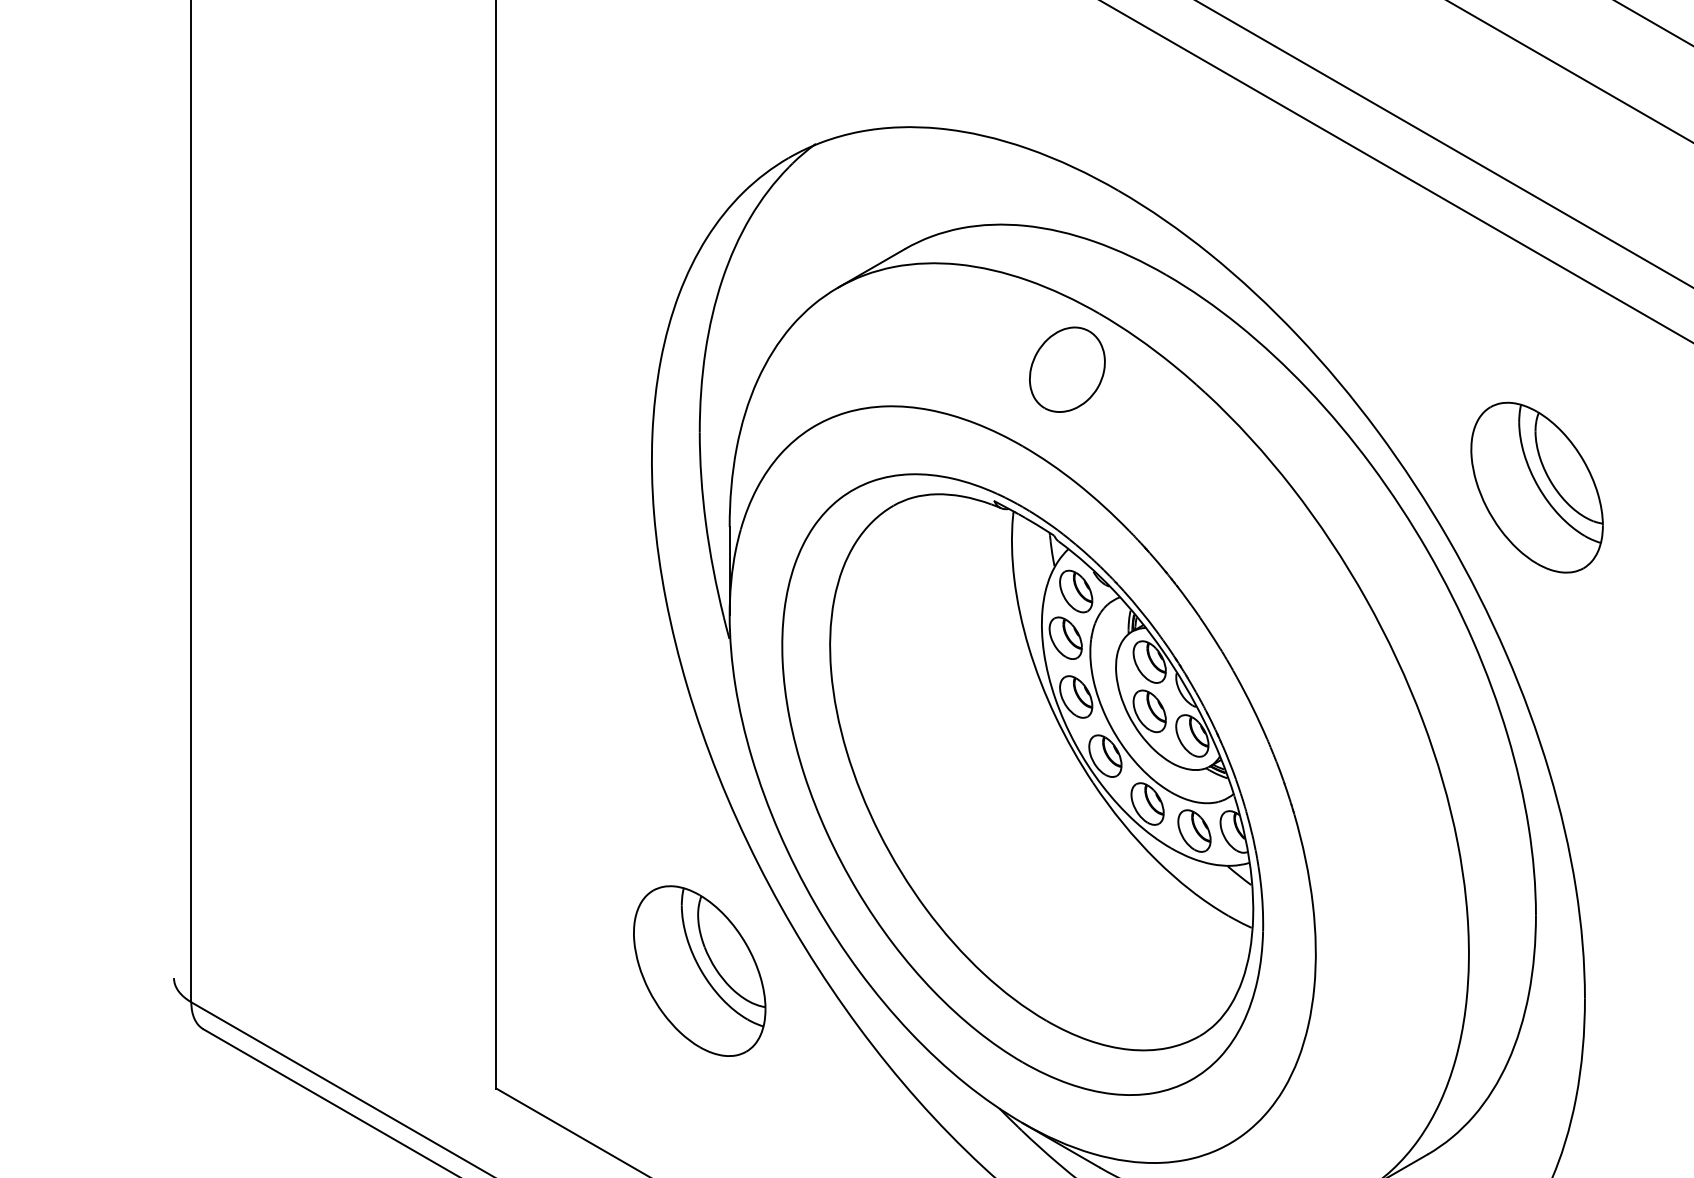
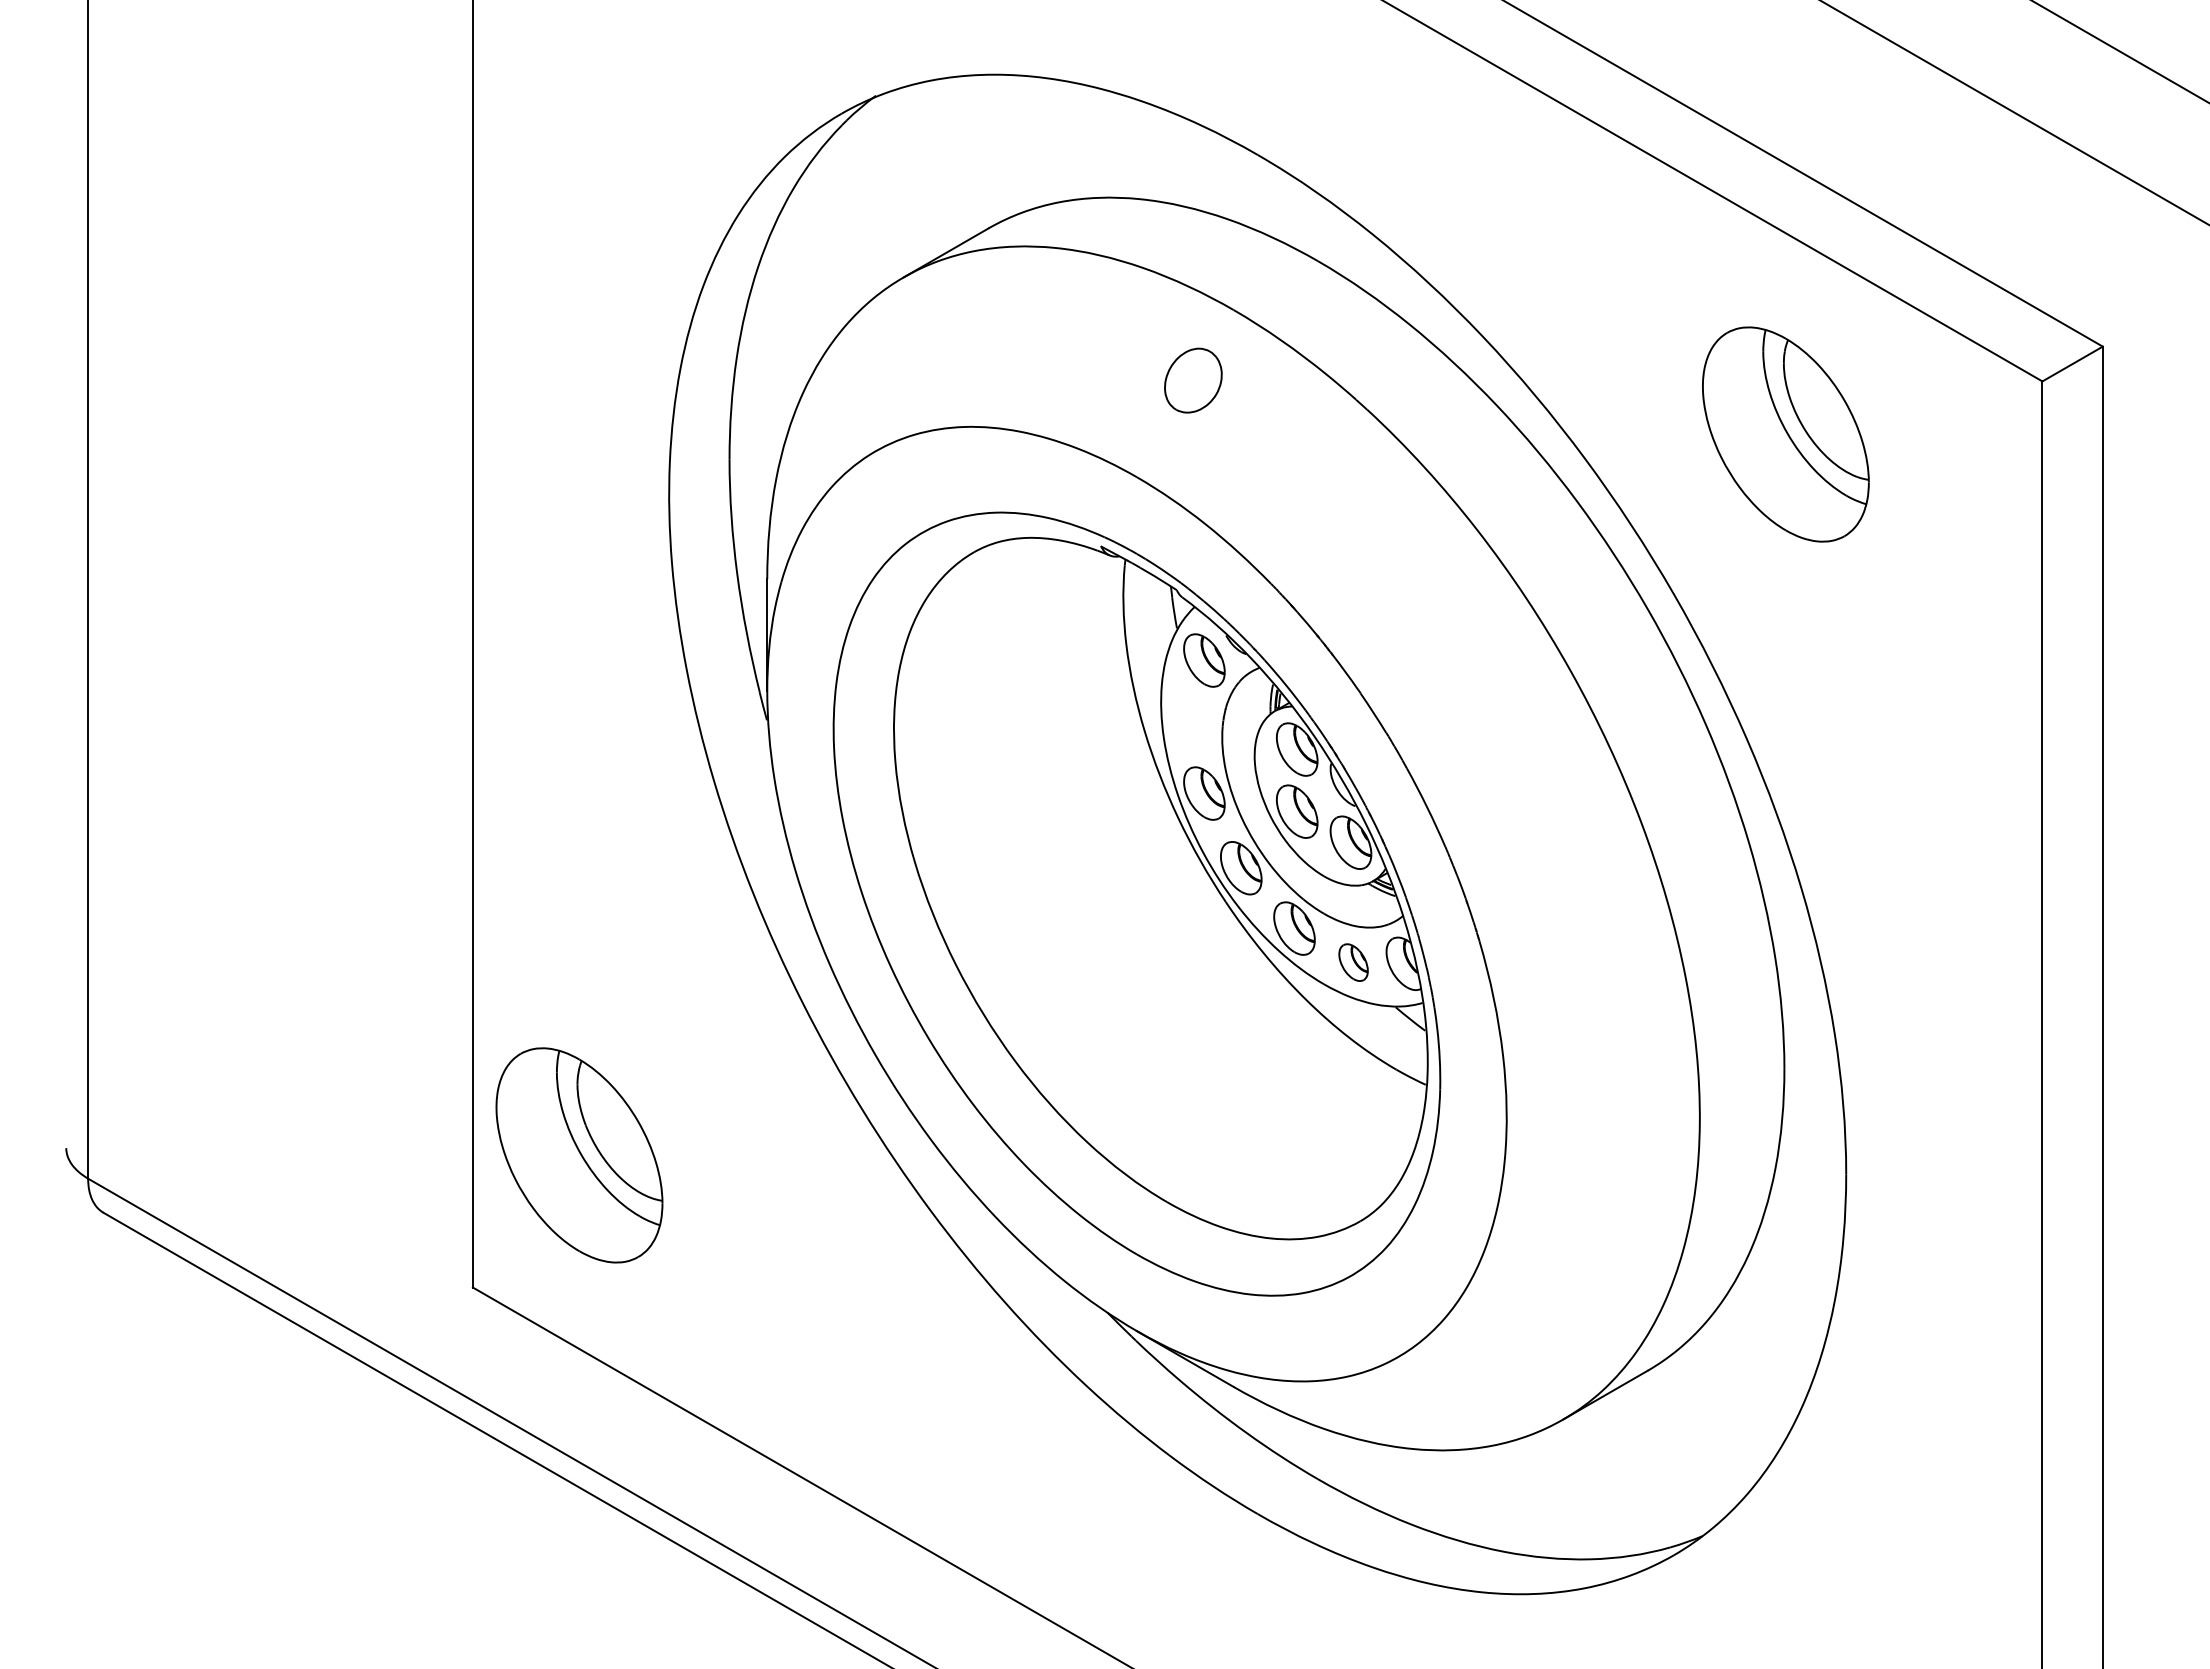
part: (1067, 369) -> (1193, 380), size x0.6
part: (1536, 487) -> (1785, 434), moved
part: (1065, 638) -> (1191, 719), removed
part: (1194, 830) -> (1353, 962), size x0.7
part: (699, 971) -> (579, 1155), moved

